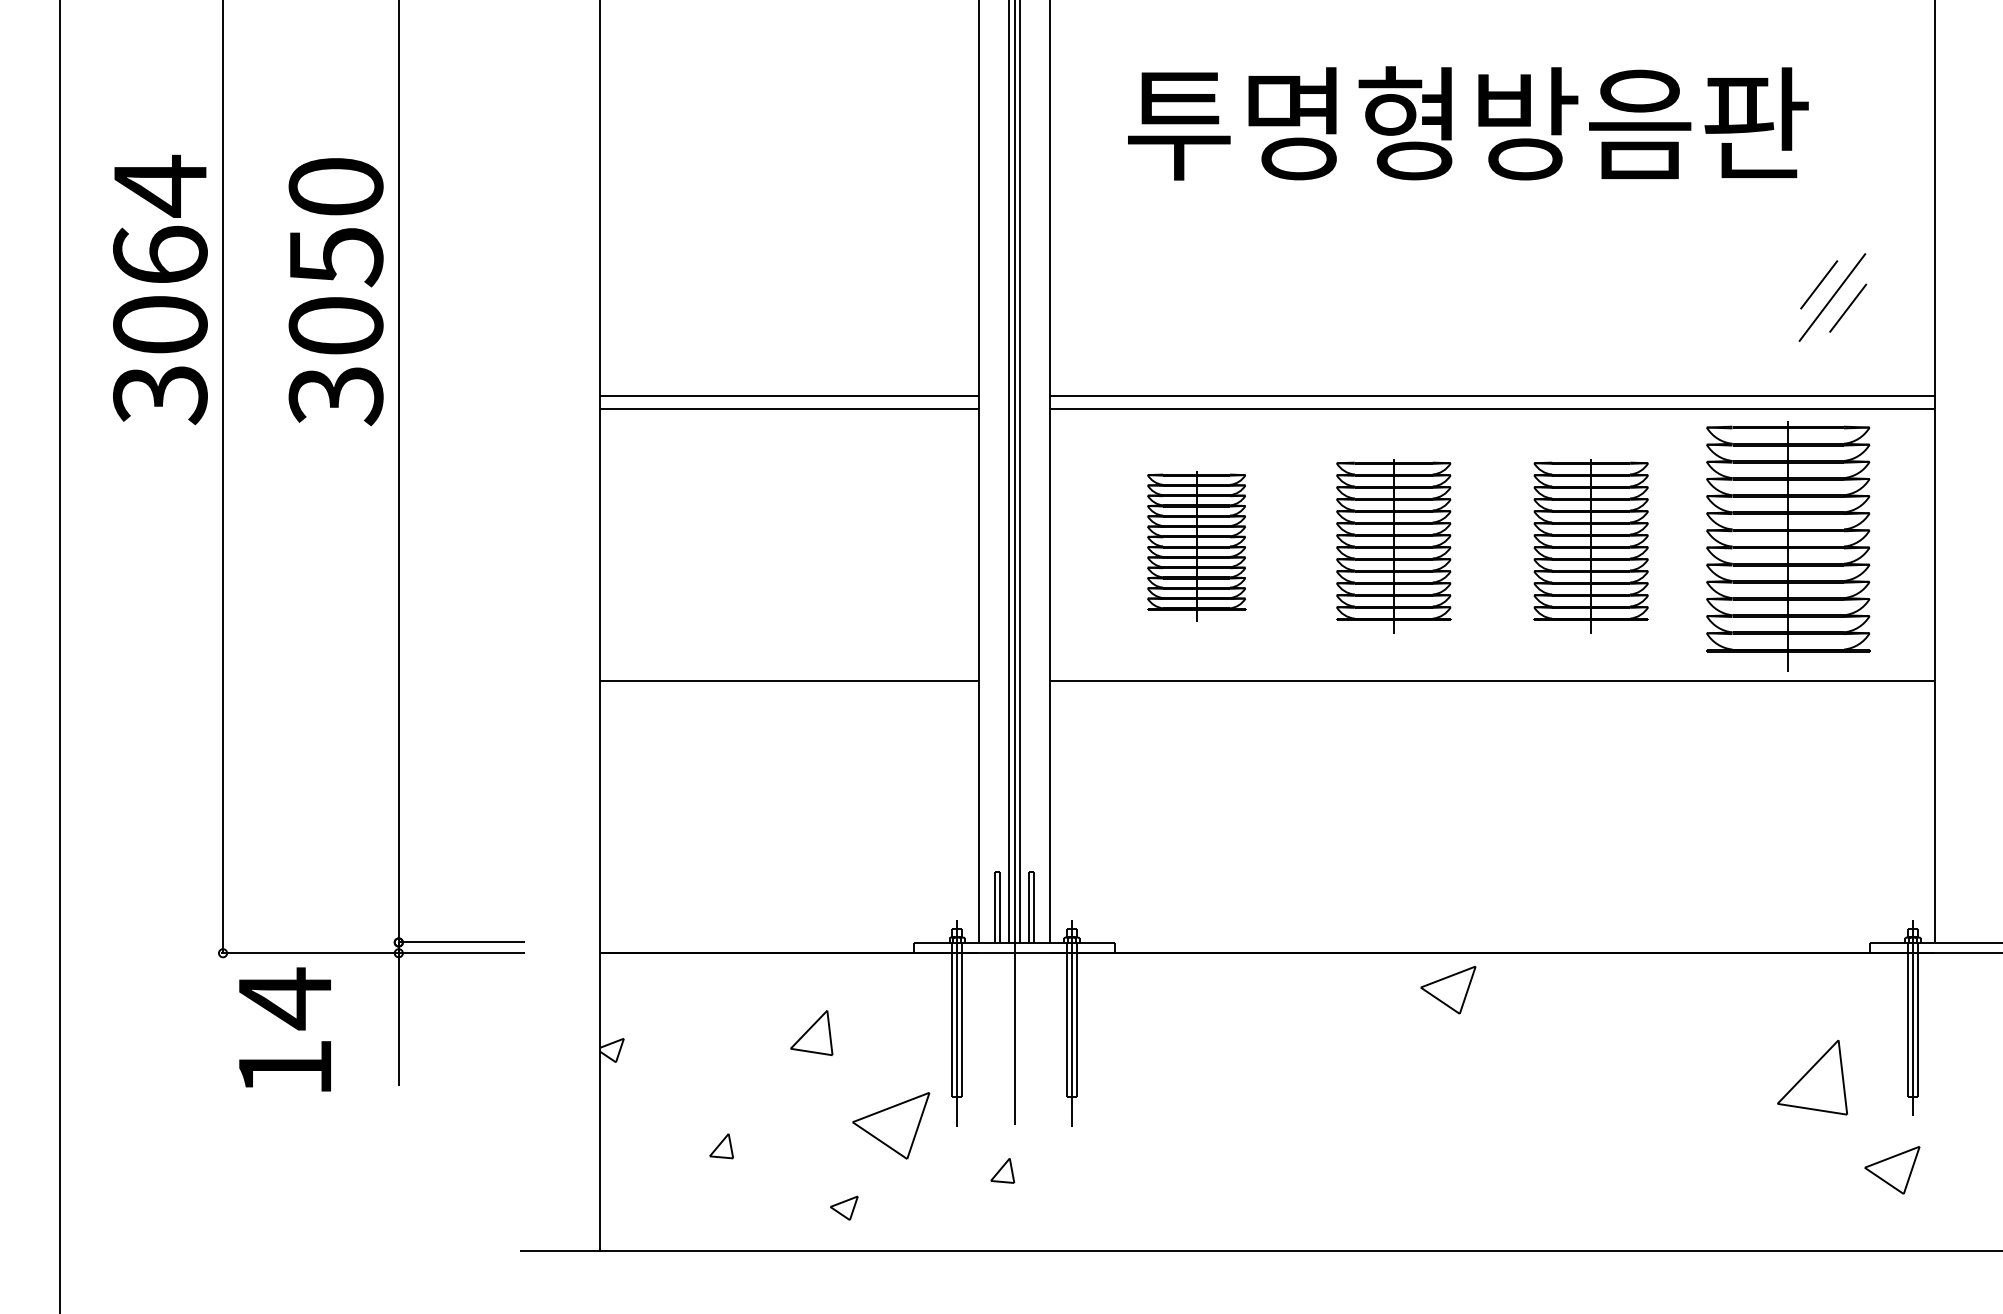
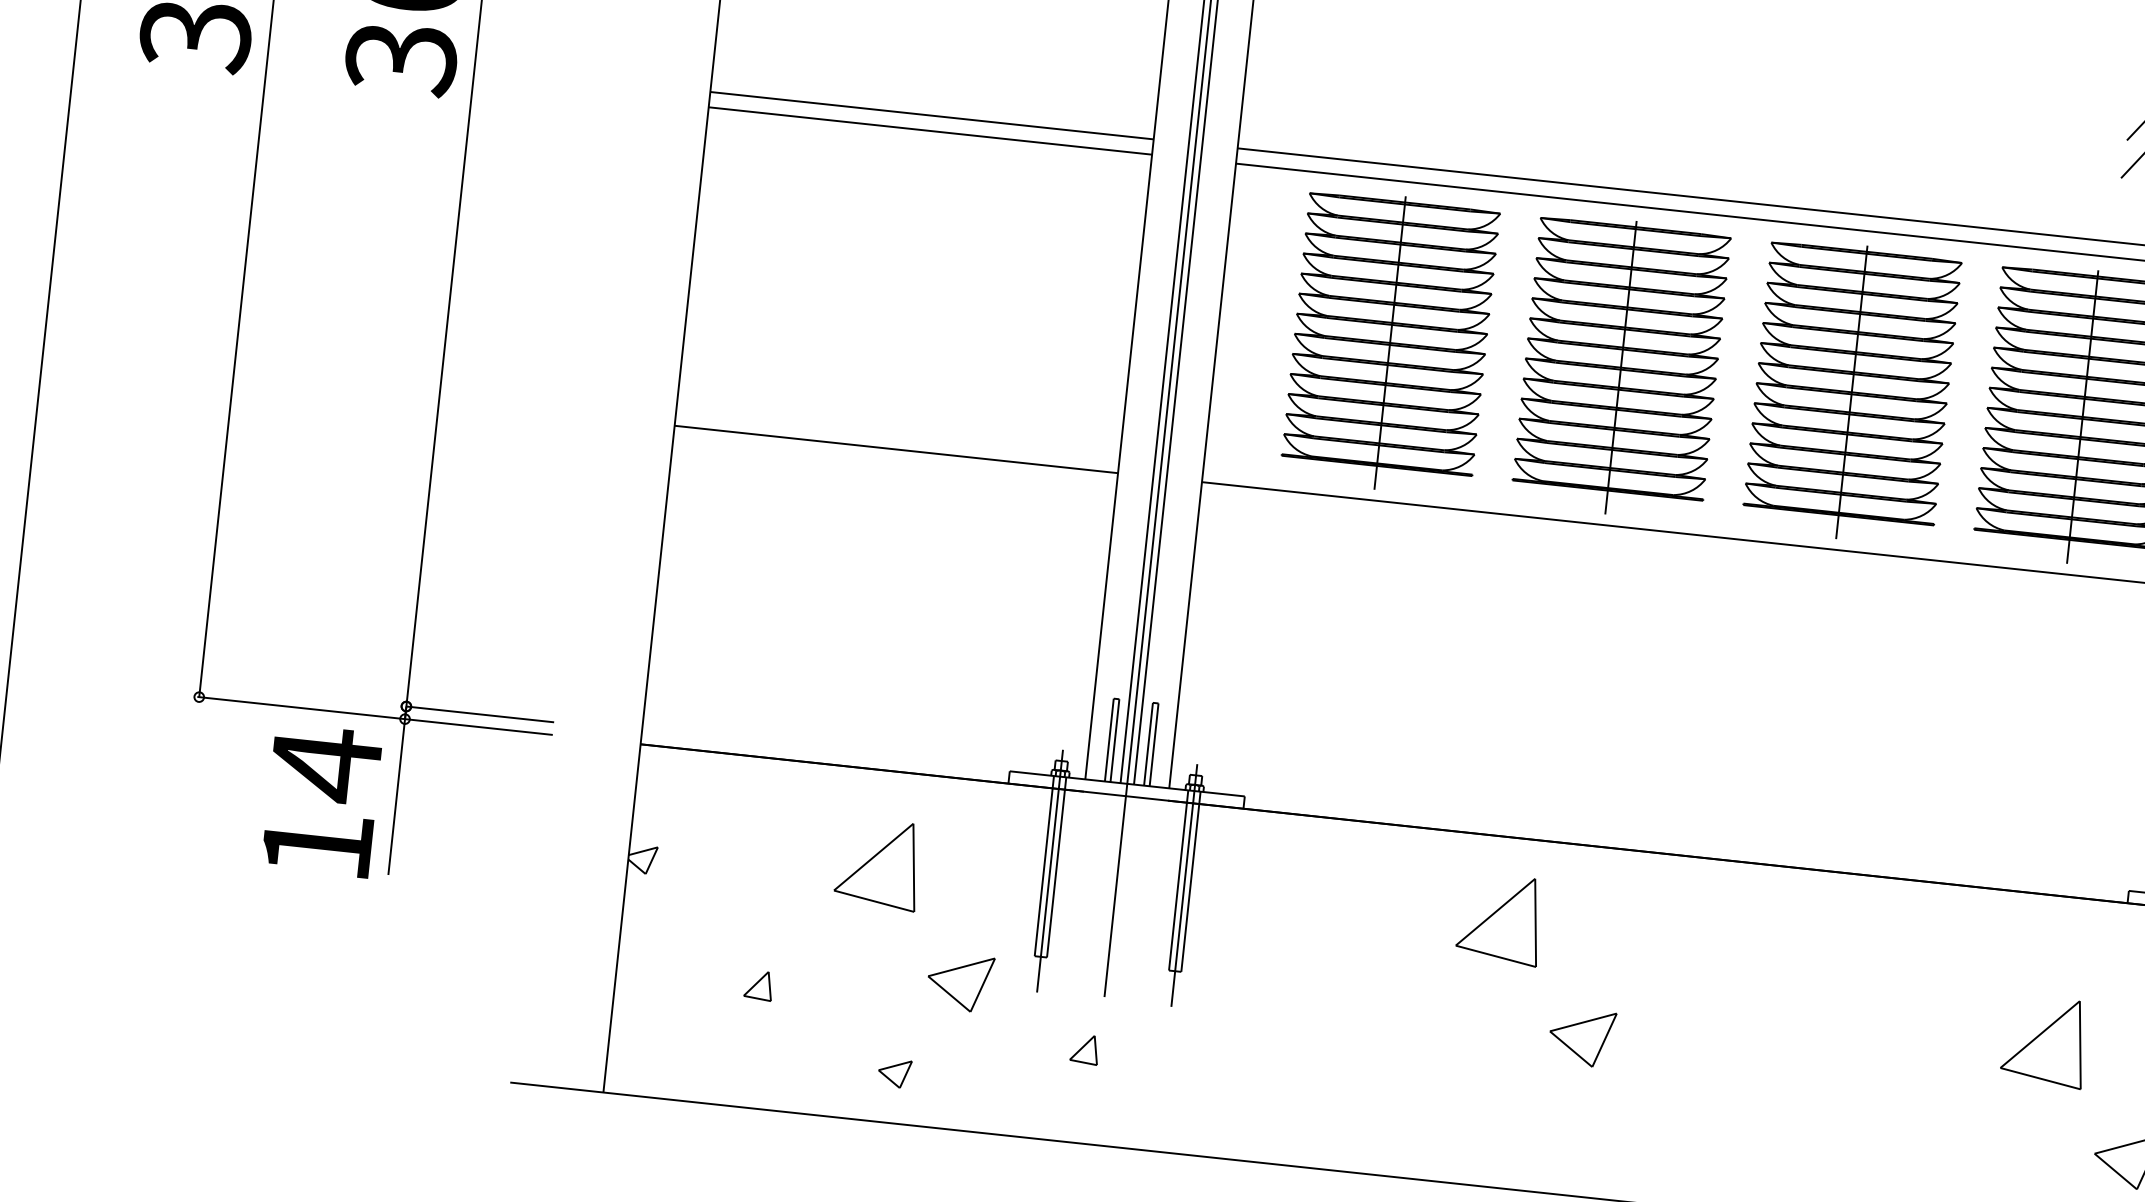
part: (1196, 546) -> (1389, 342), size x1.67
part: (1393, 546) -> (1620, 367), size x1.43
part: (1591, 546) -> (1852, 392), size x1.43
part: (1448, 989) -> (1582, 1037), moved
part: (1341, 1023) -> (1499, 919), added
text: (284, 1029) -> (321, 800), moved
part: (811, 1032) -> (878, 863), size x1.67
part: (891, 1125) -> (960, 982), size x0.71

